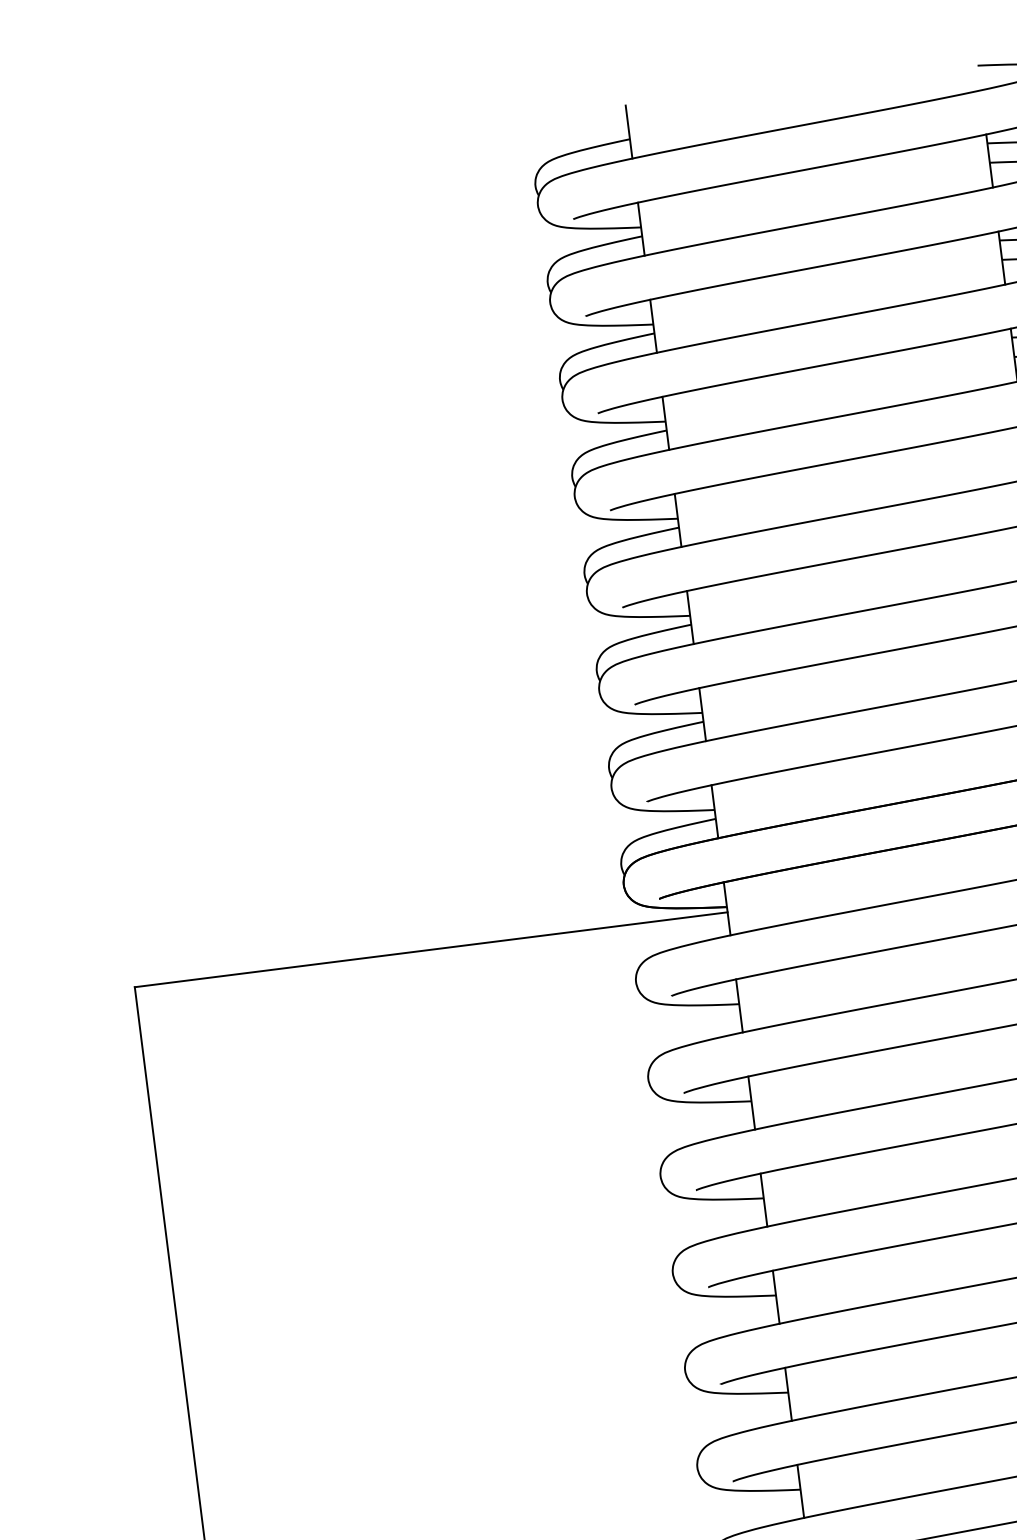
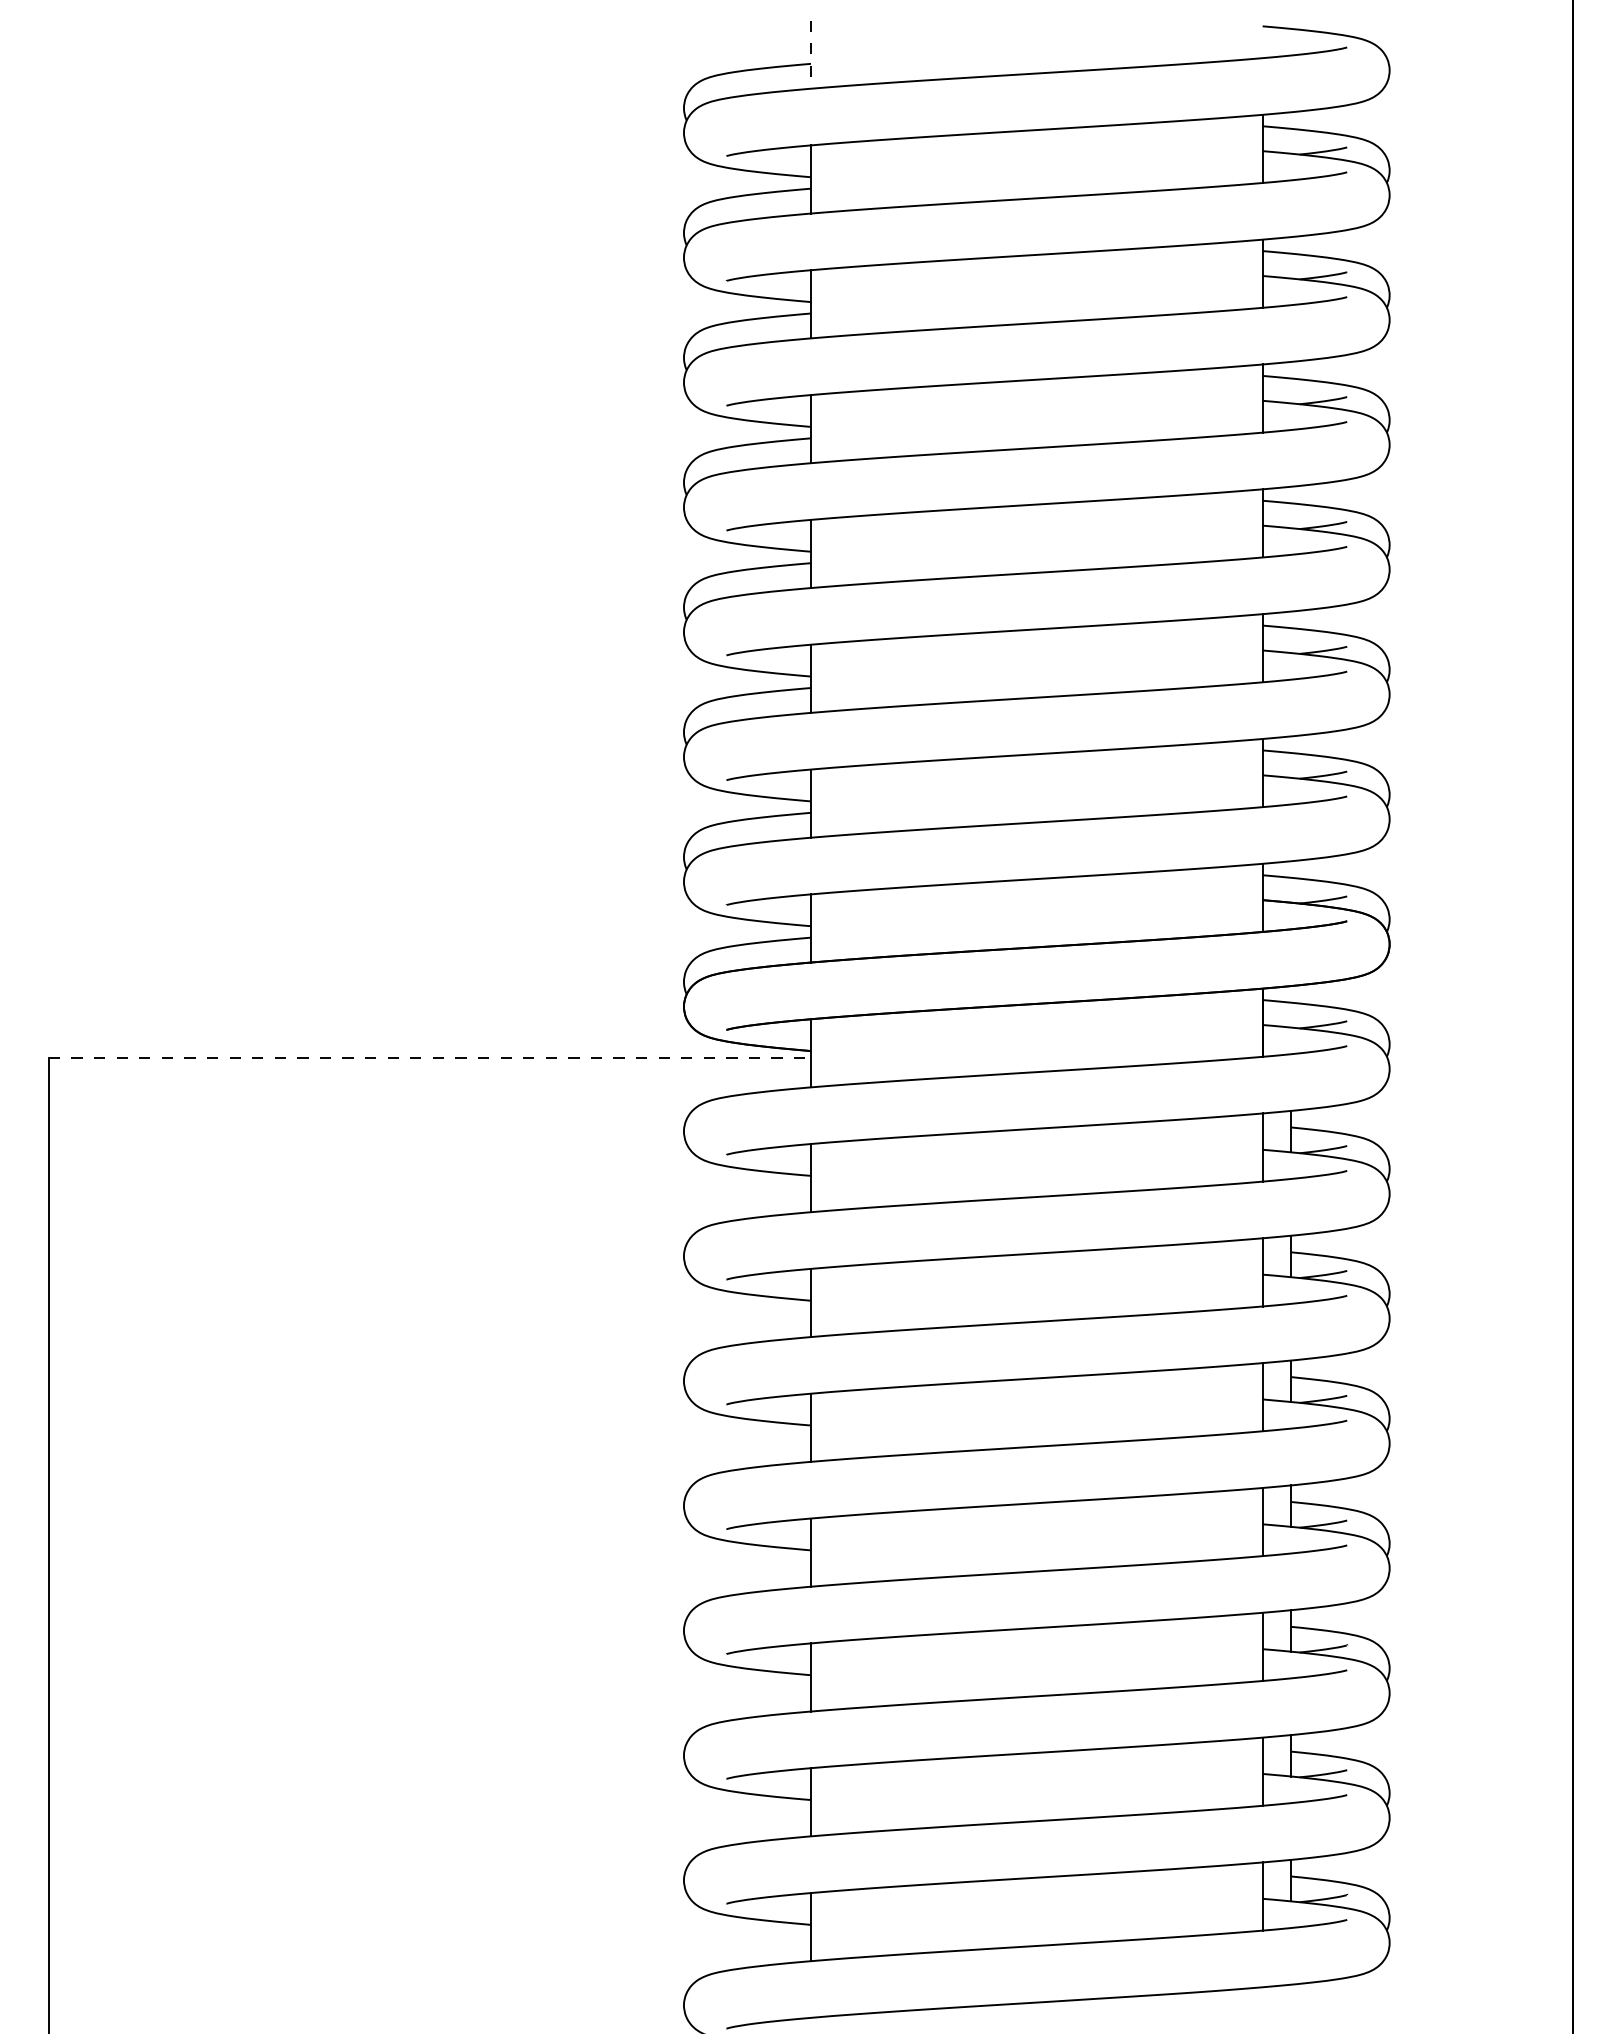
line: (628, 132) -> (810, 55), solid -> dashed
line: (431, 949) -> (430, 1057), solid -> dashed

